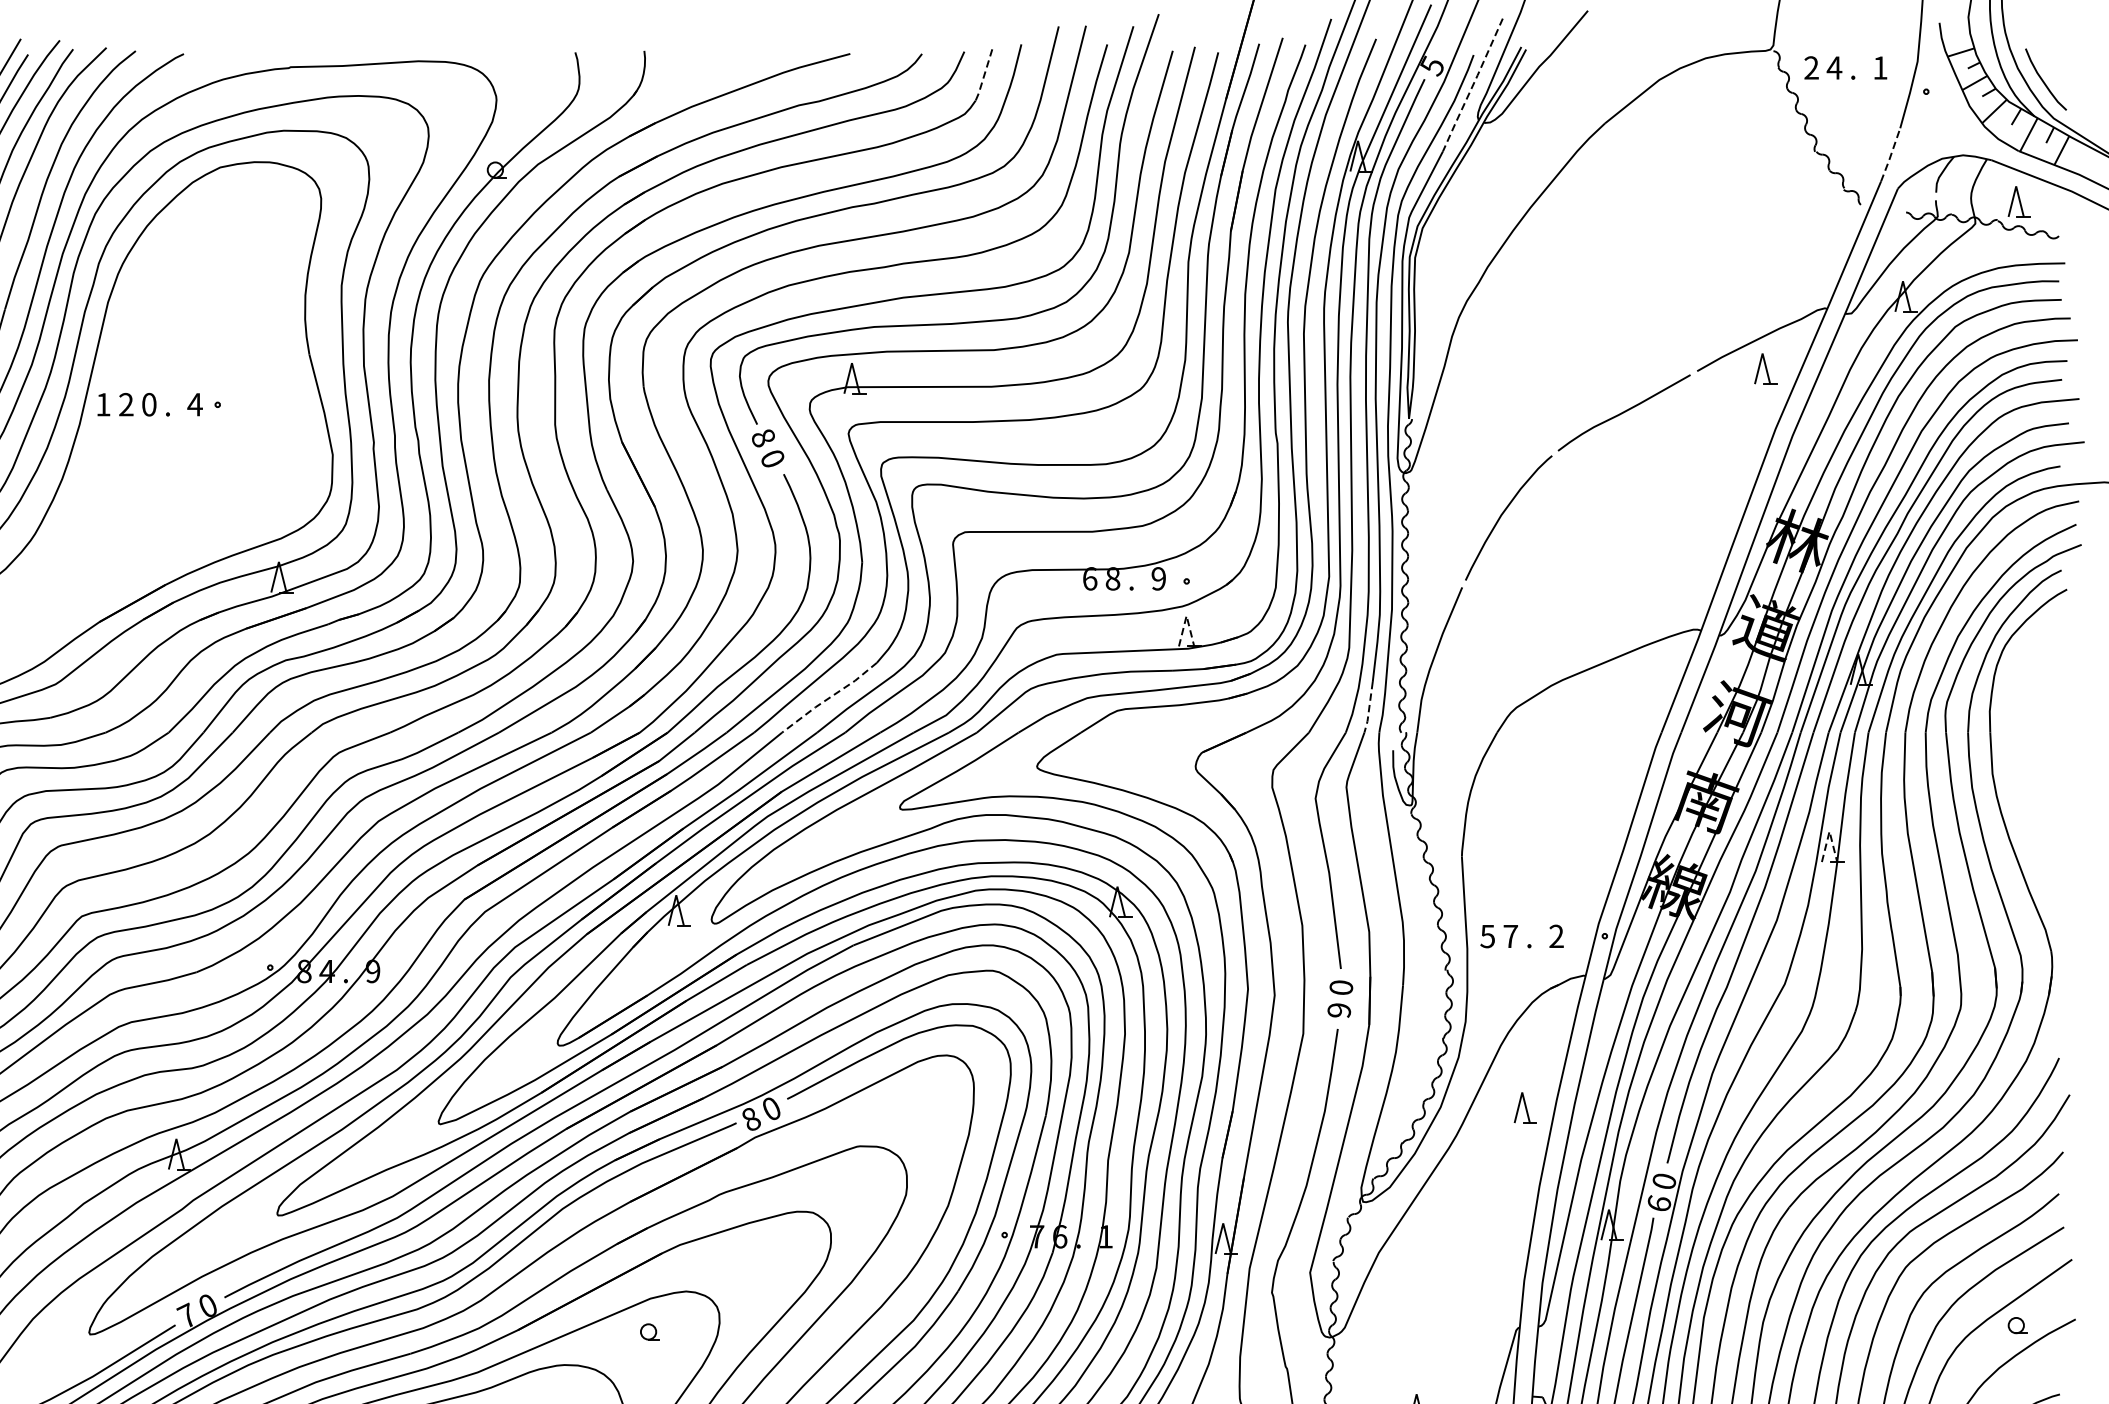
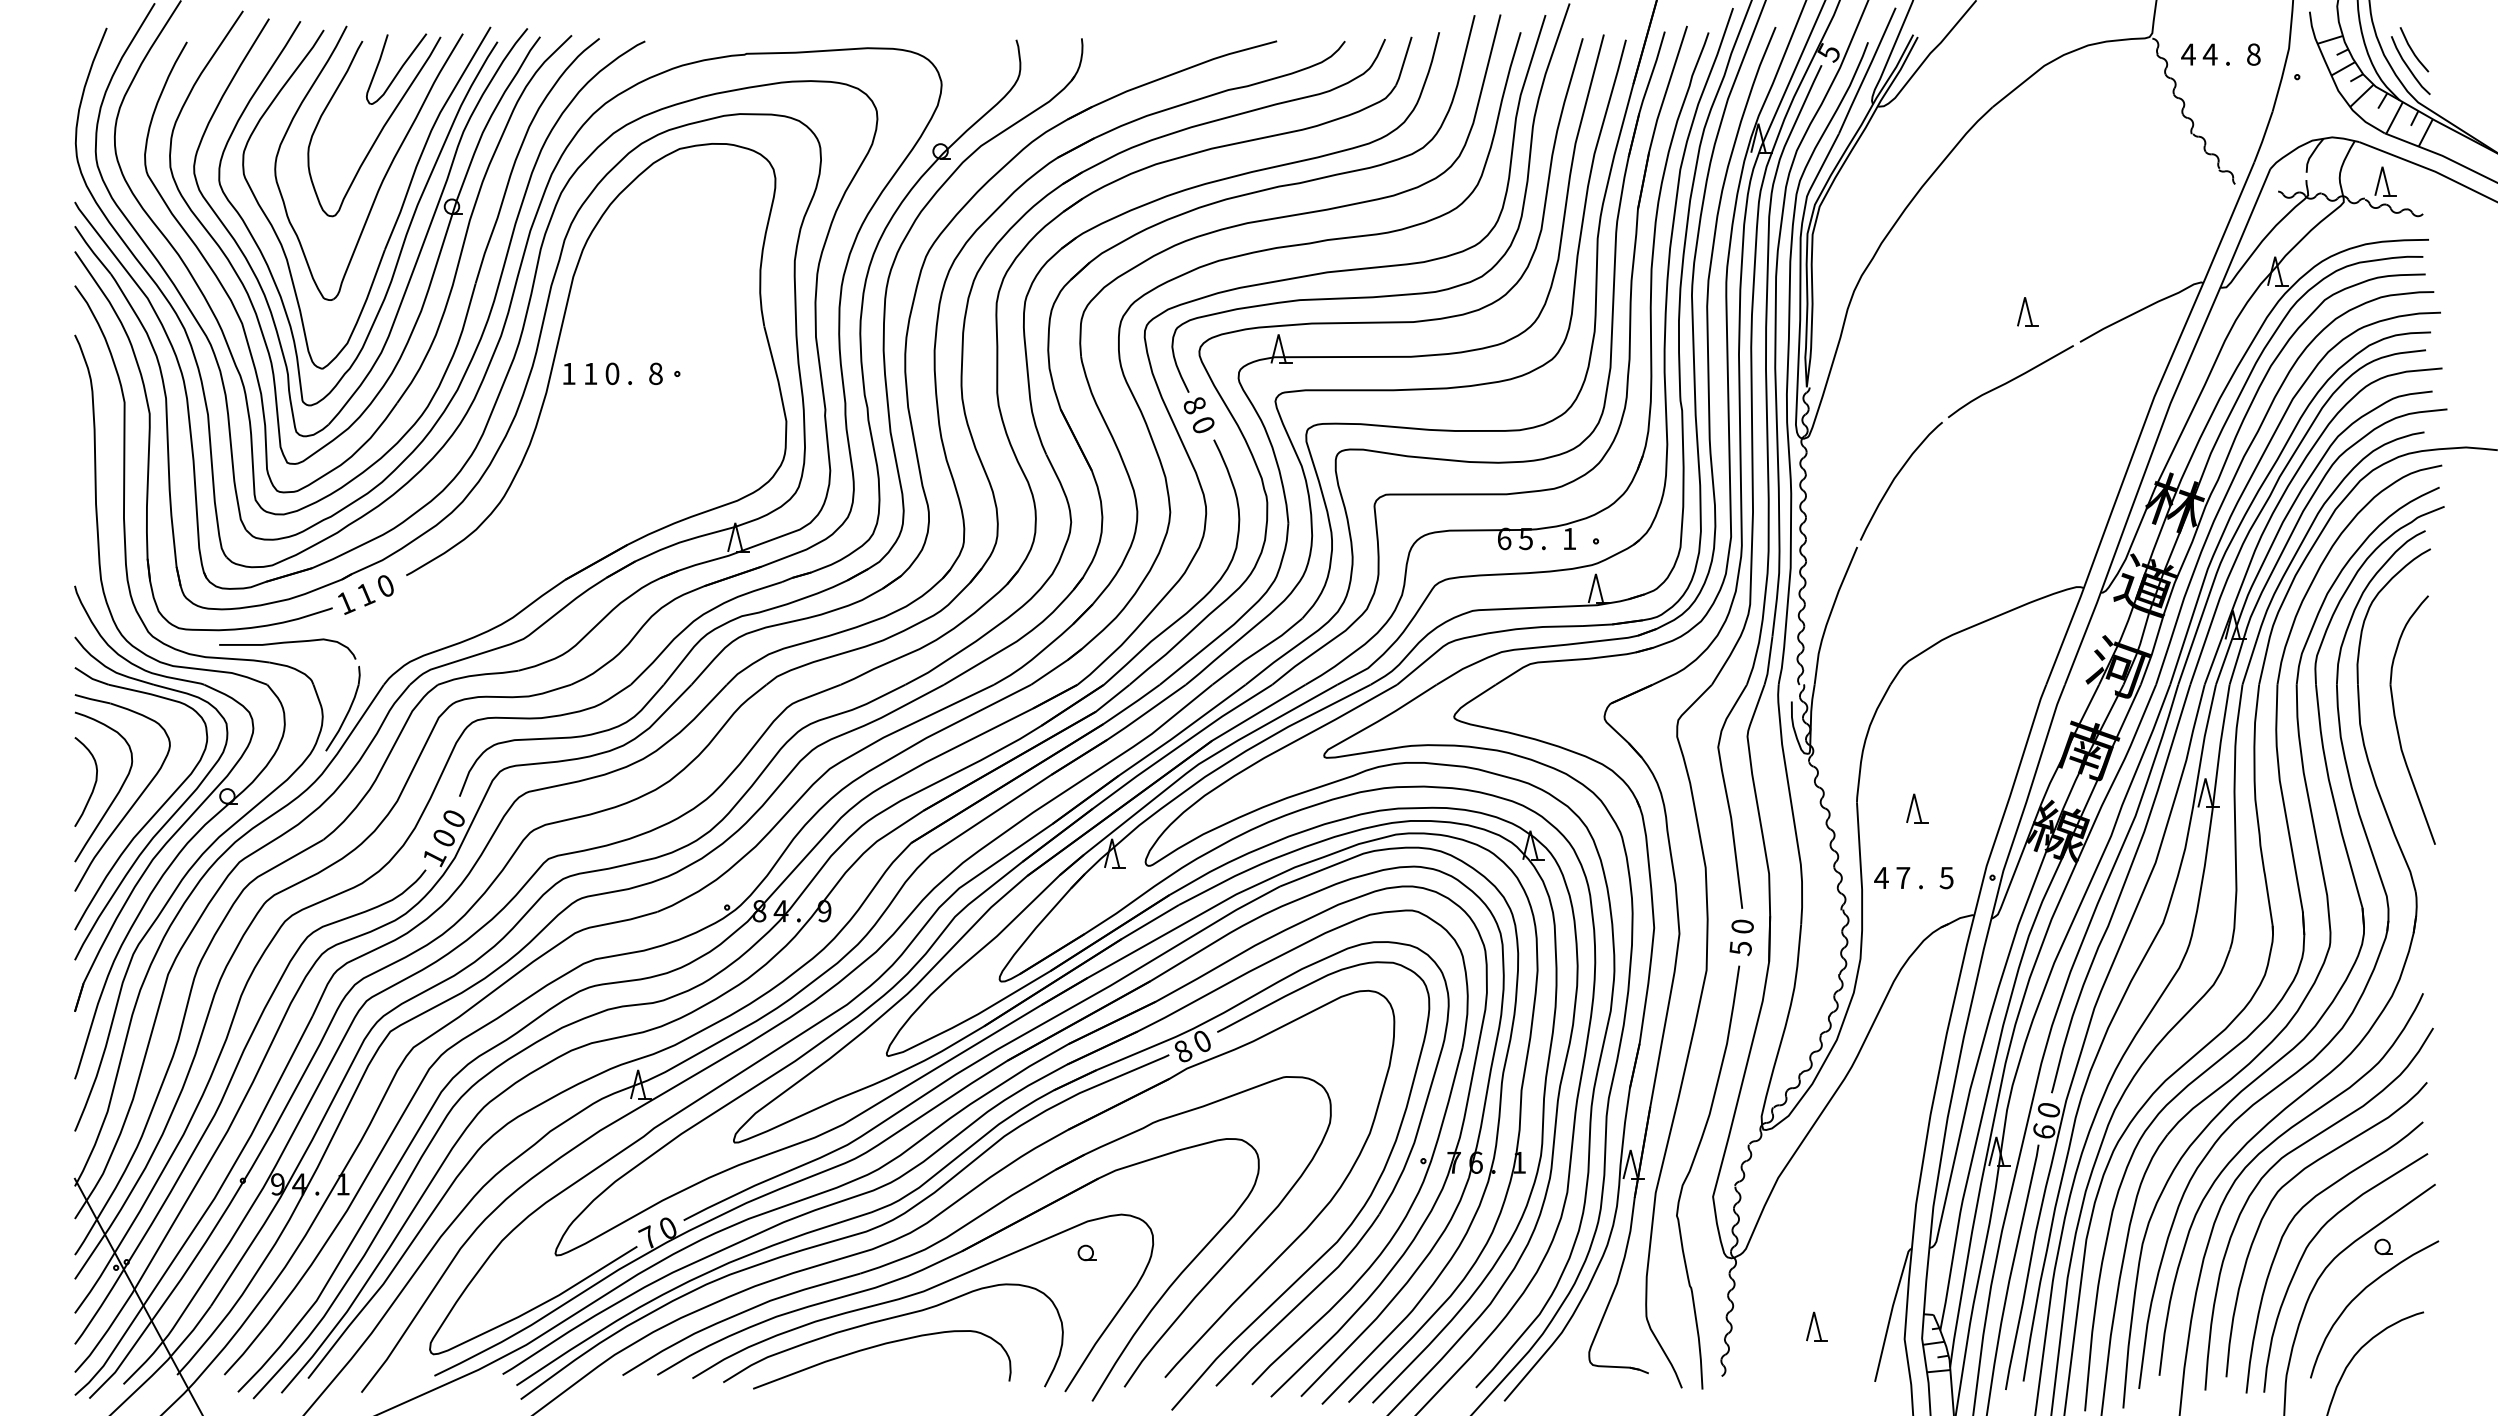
line: (2048, 63) -> (2413, 50), added
text: (1811, 67) -> (2188, 54), 2 -> 4
text: (1880, 67) -> (2253, 54), 1 -> 8
line: (983, 76) -> (1403, 62), dashed -> solid
line: (1473, 85) -> (1867, 71), dashed -> solid
line: (1890, 155) -> (2263, 137), dashed -> solid
part: (1765, 368) -> (2027, 311), moved
text: (126, 404) -> (590, 373), 2 -> 1
text: (194, 404) -> (655, 373), 4 -> 8
text: (1112, 578) -> (1525, 538), 8 -> 5
text: (1158, 578) -> (1569, 538), 9 -> 1
line: (1186, 616) -> (1595, 574), dashed -> solid
line: (829, 697) -> (1257, 651), dashed -> solid
line: (1369, 708) -> (1769, 661), dashed -> solid
part: (2032, 773) -> (2397, 723), added
line: (1829, 831) -> (2205, 778), dashed -> solid
text: (1556, 935) -> (1946, 877), 2 -> 5
text: (1487, 936) -> (1881, 878), 5 -> 4
text: (1339, 1010) -> (1740, 948), 9 -> 5
part: (1525, 1107) -> (1917, 808), moved

